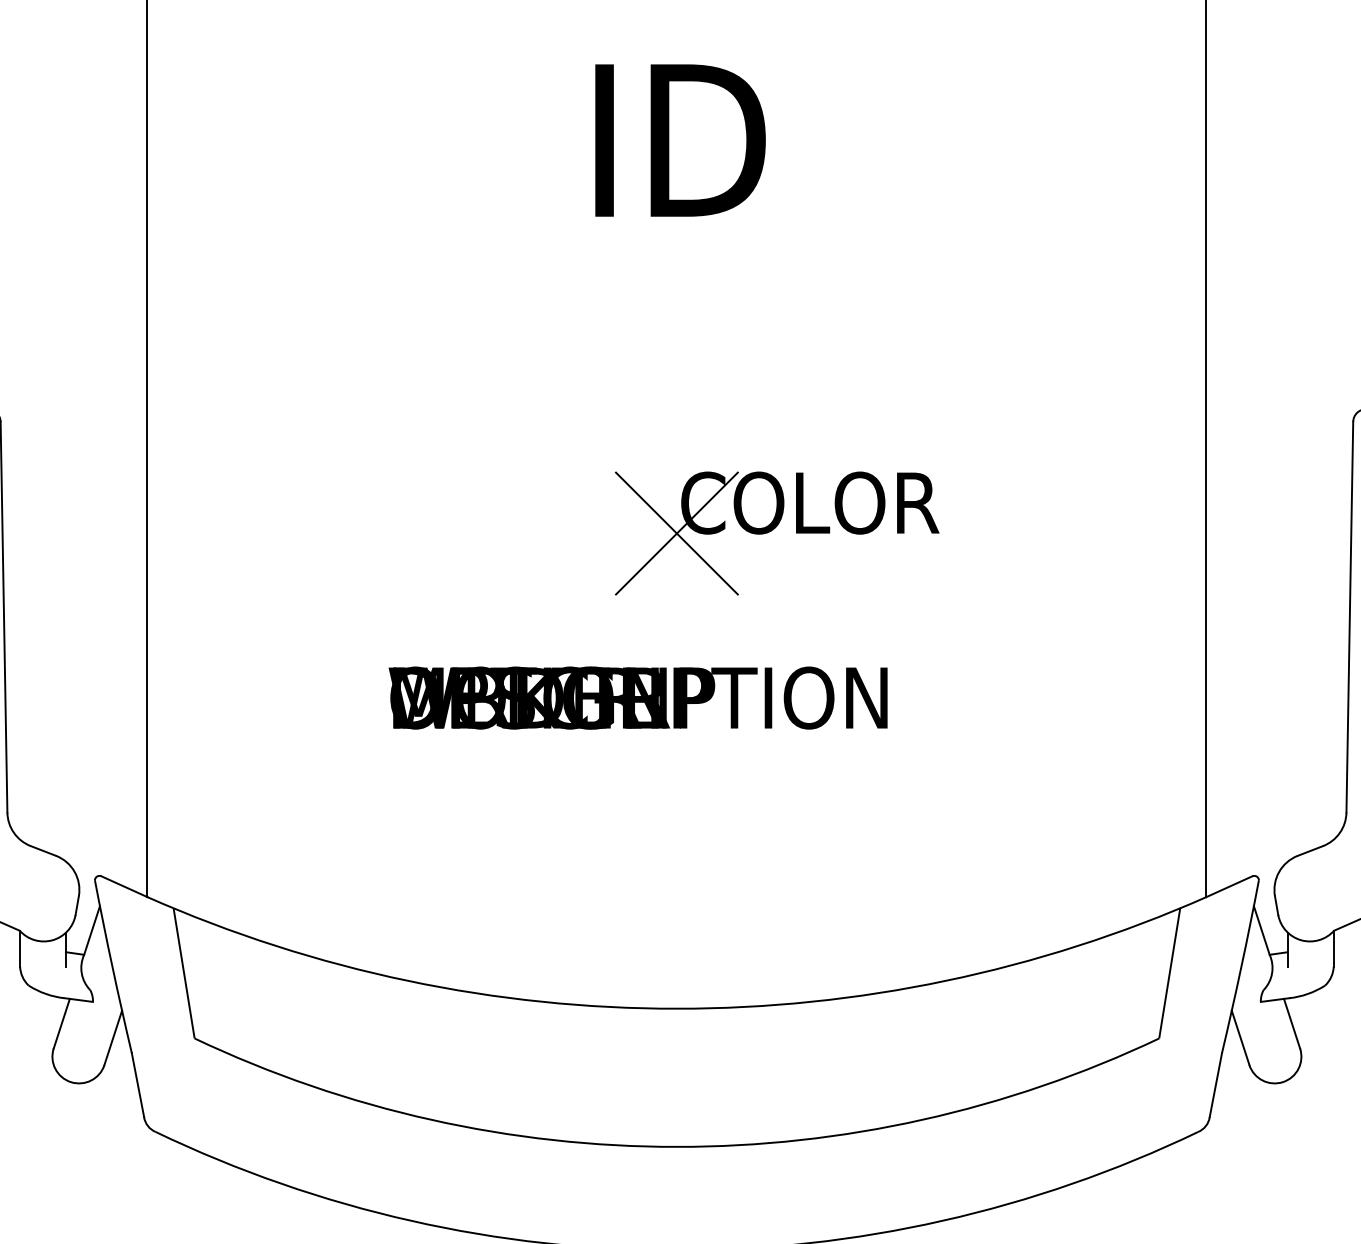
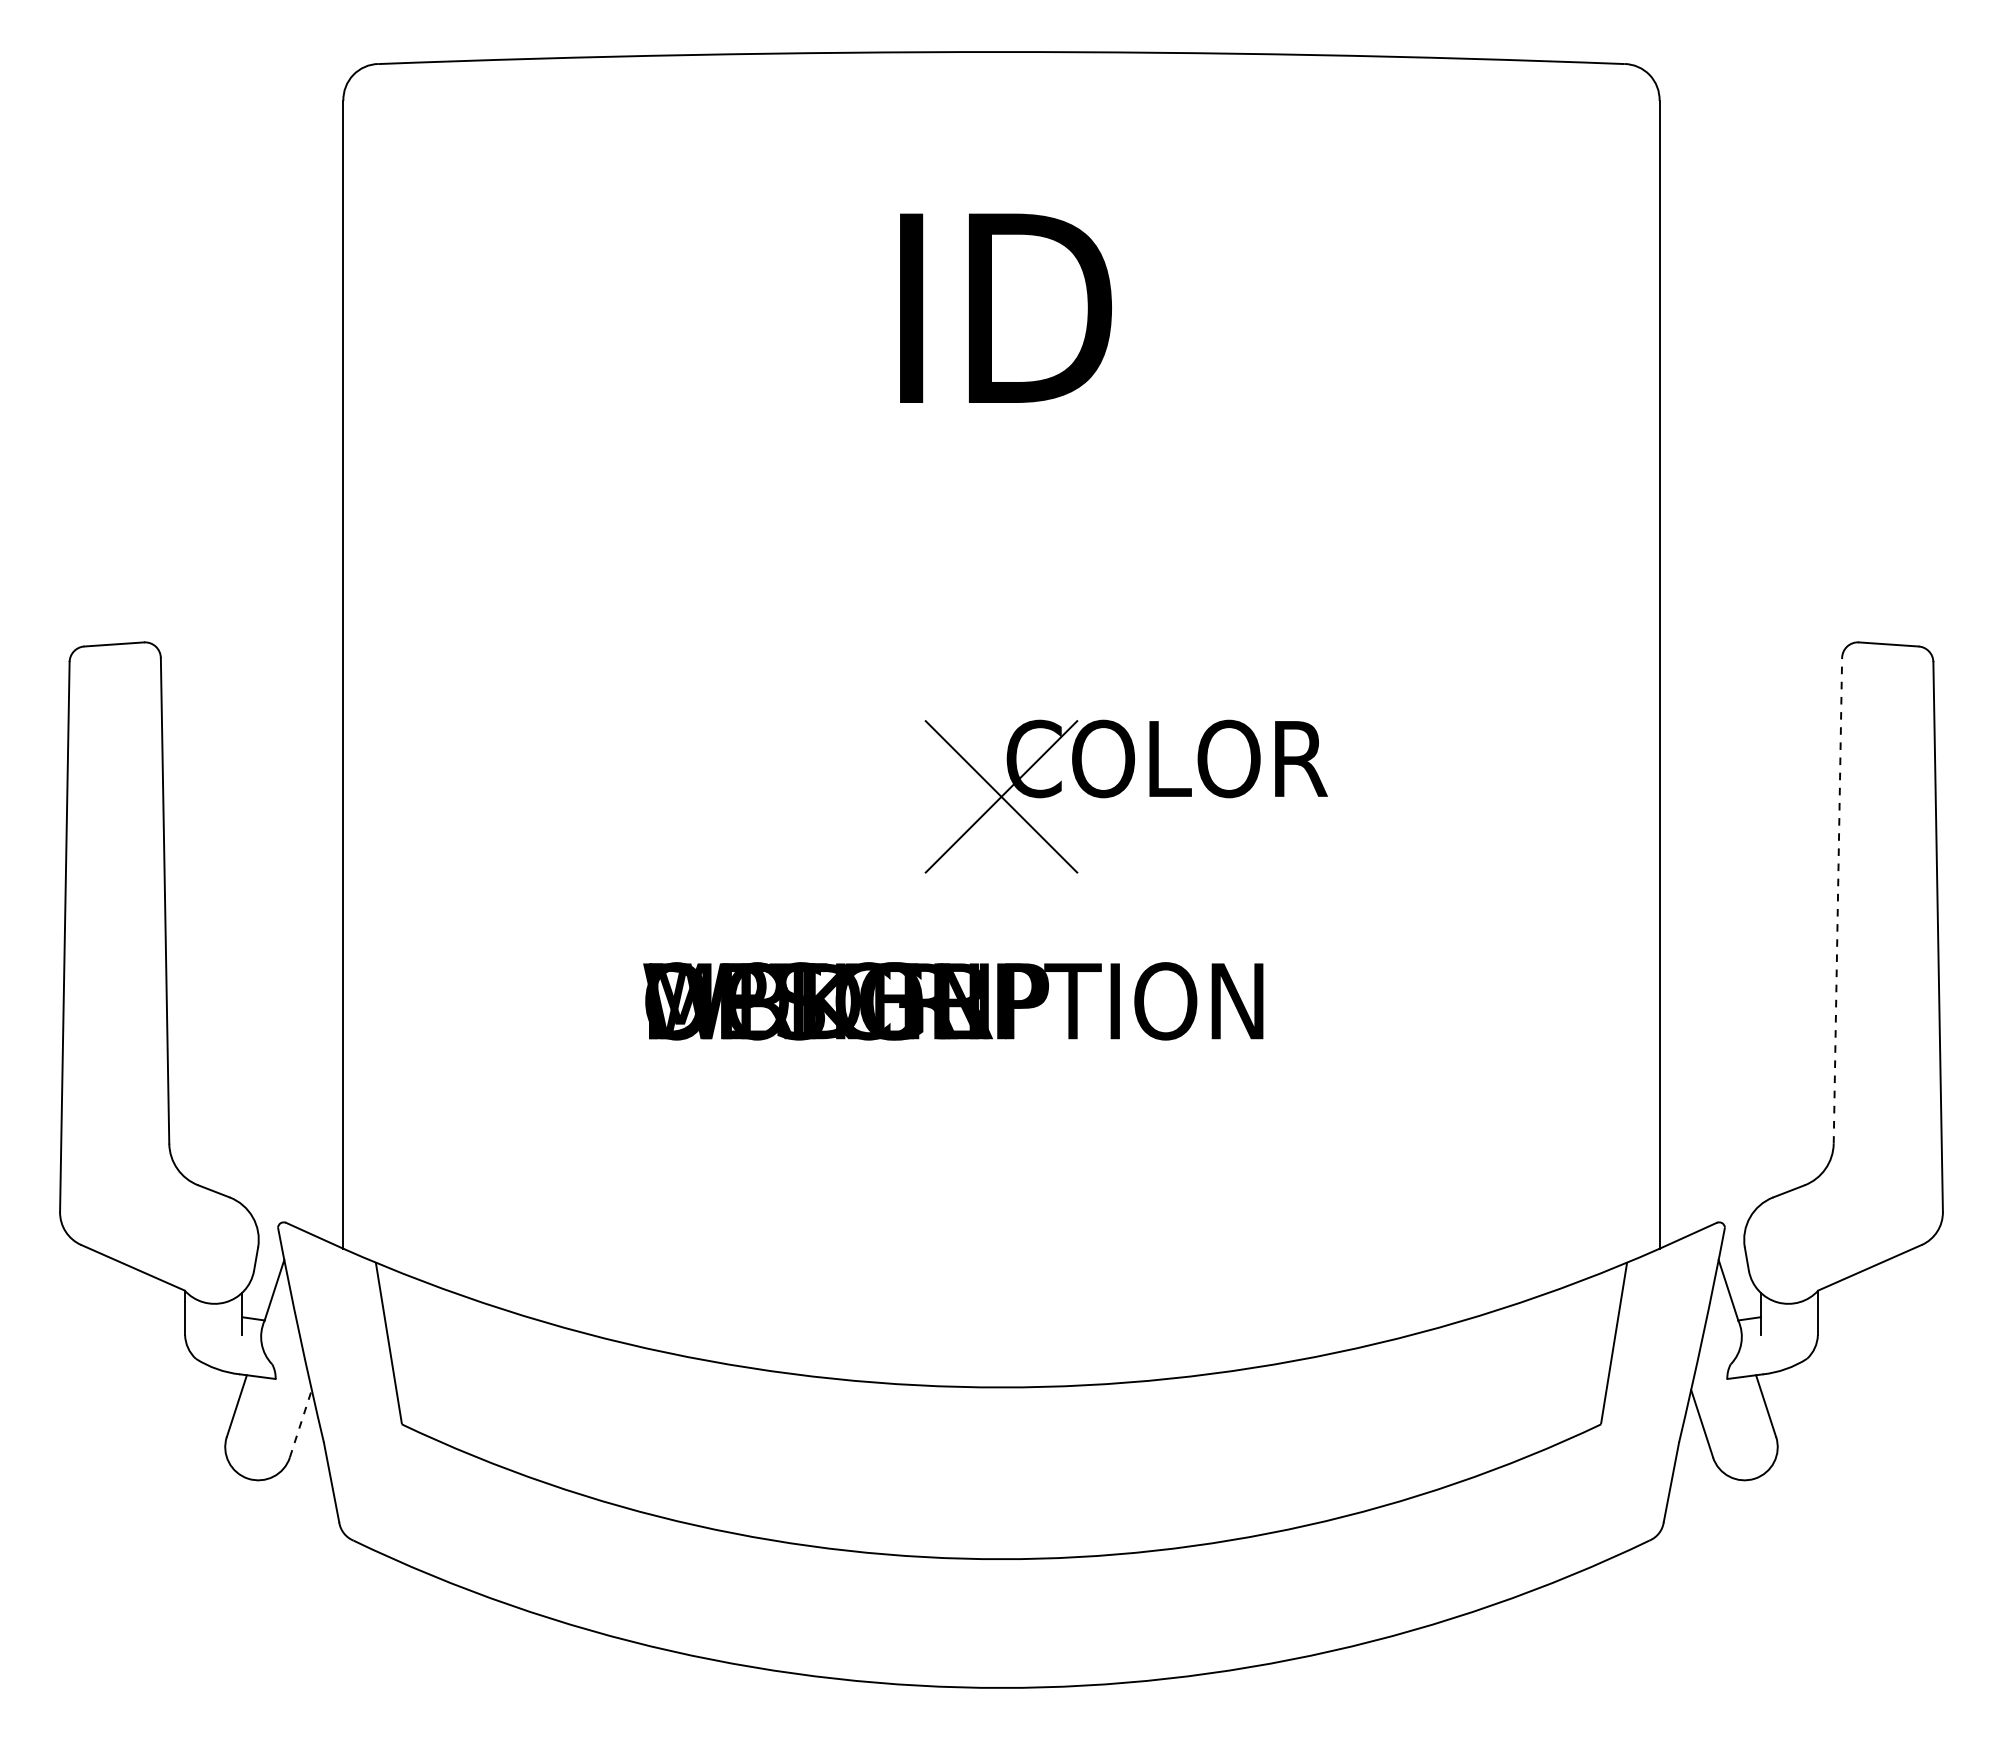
line: (1349, 616) -> (1837, 900), solid -> dashed
line: (113, 1037) -> (301, 1423), solid -> dashed

